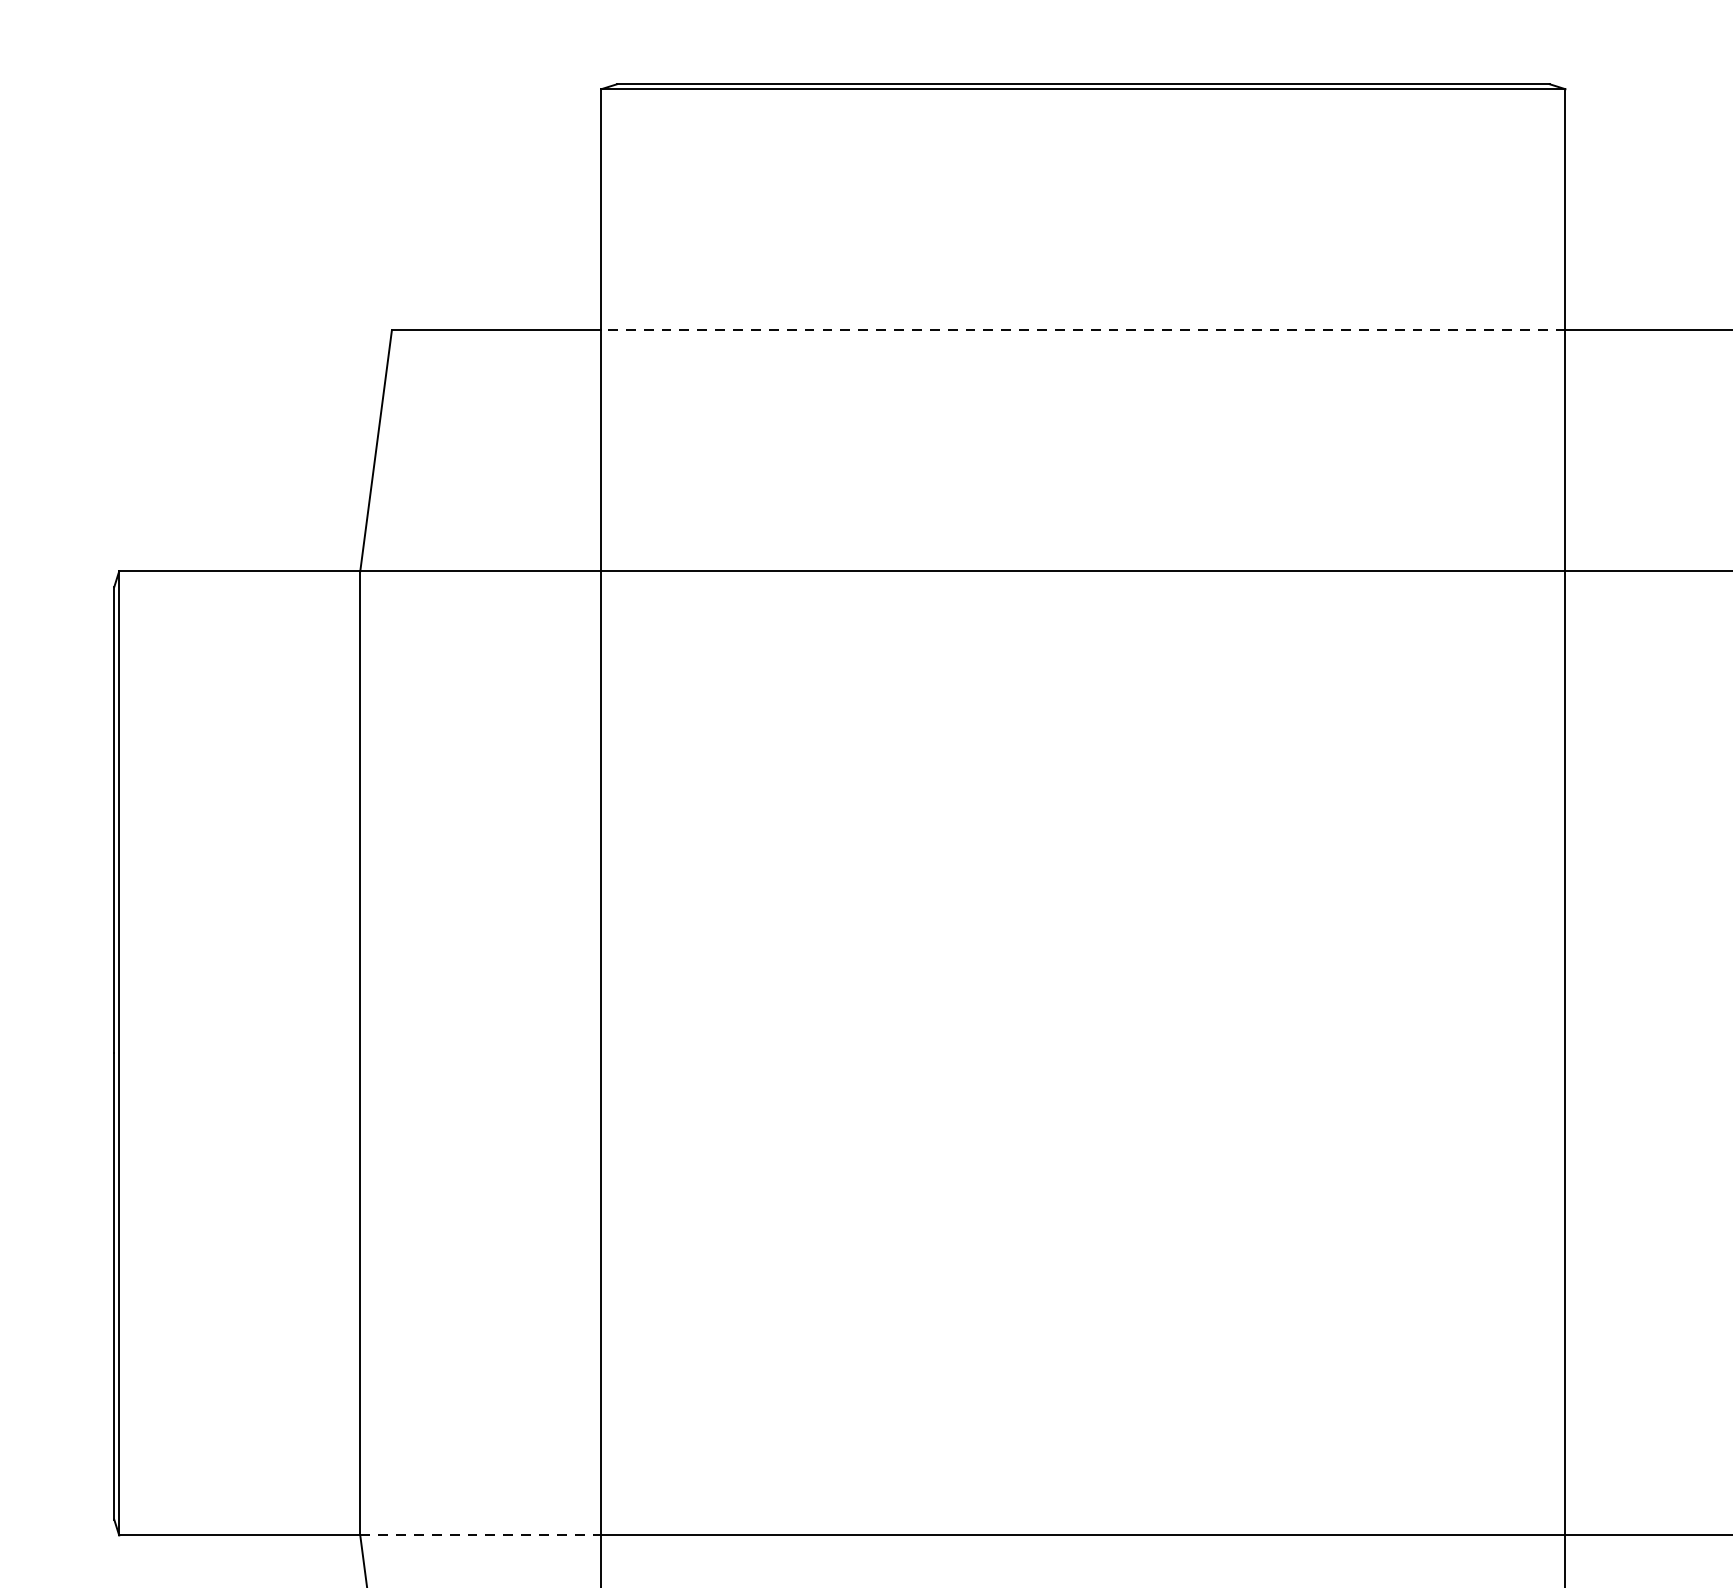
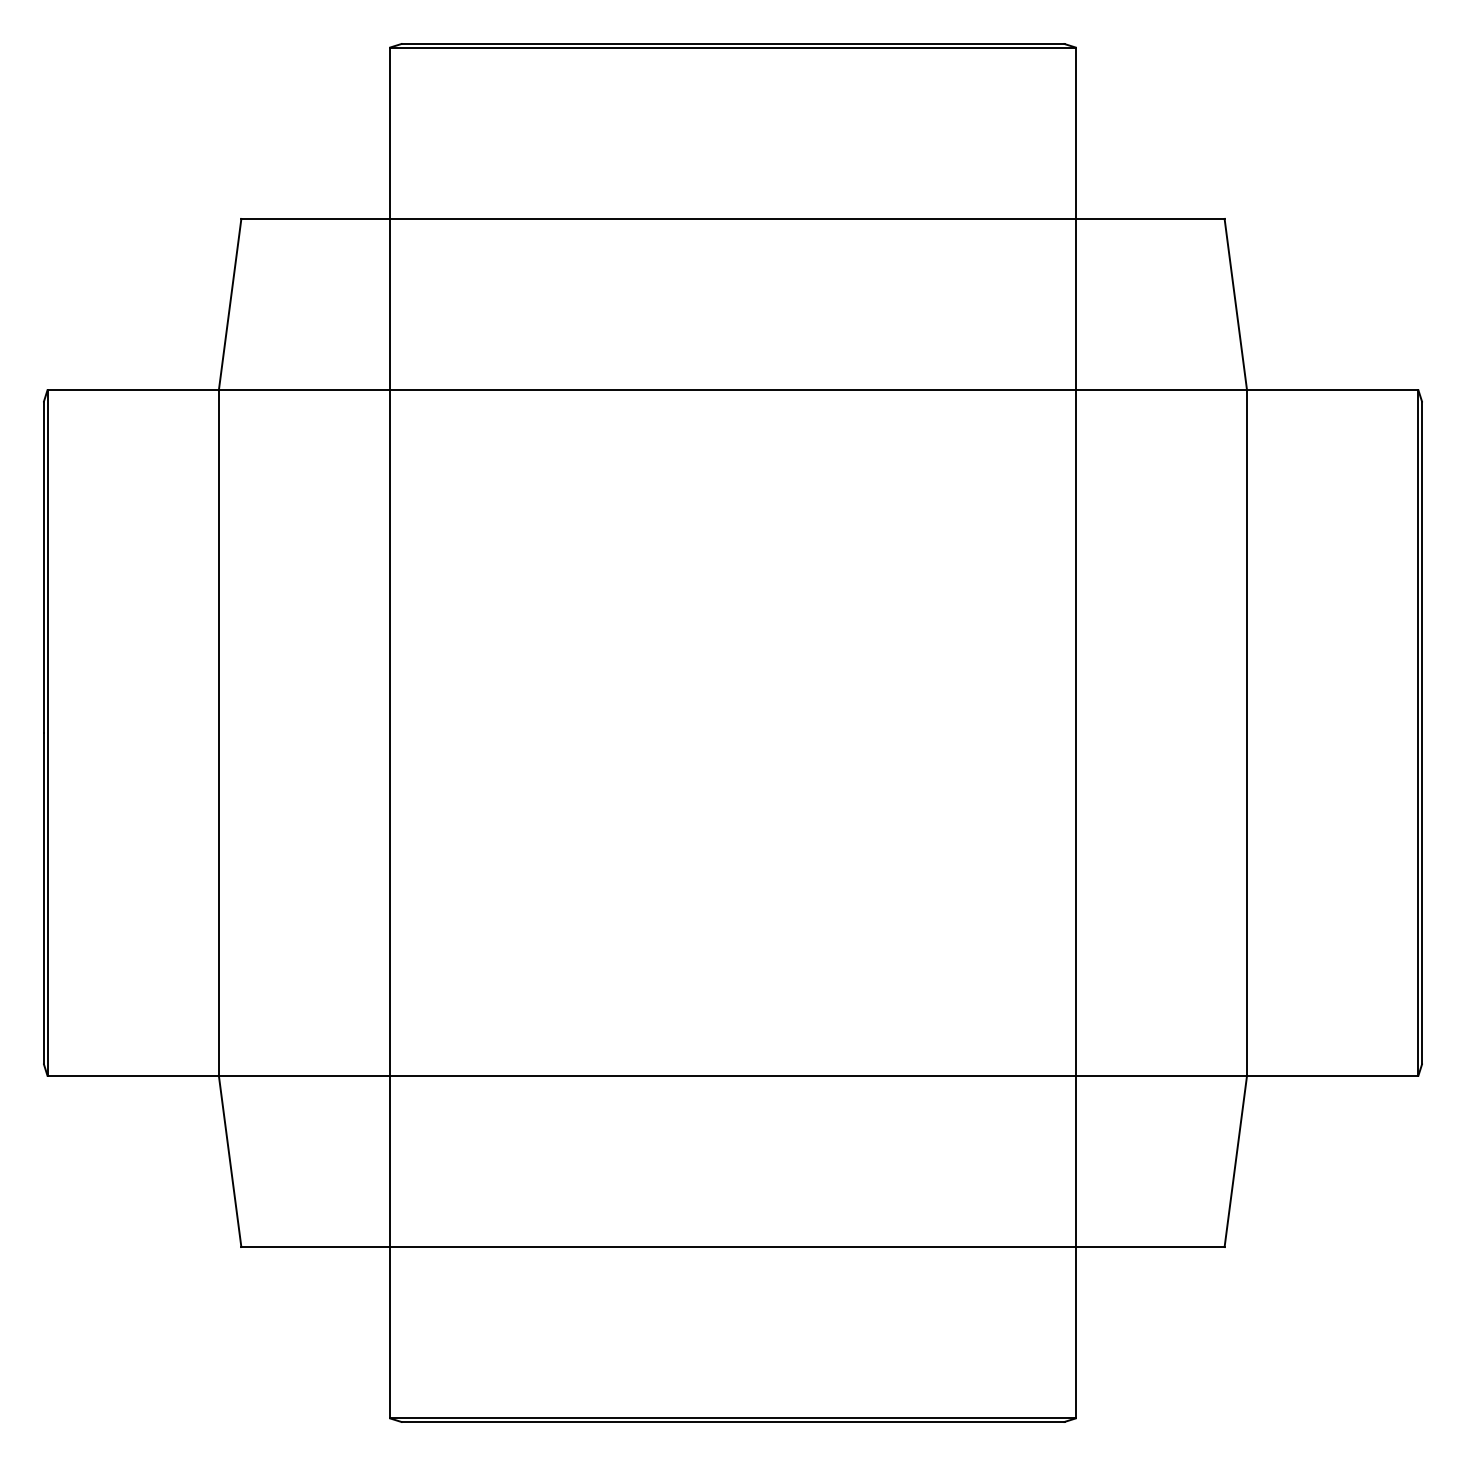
line: (1082, 329) -> (732, 218), dashed -> solid
line: (480, 1535) -> (304, 1075), dashed -> solid

